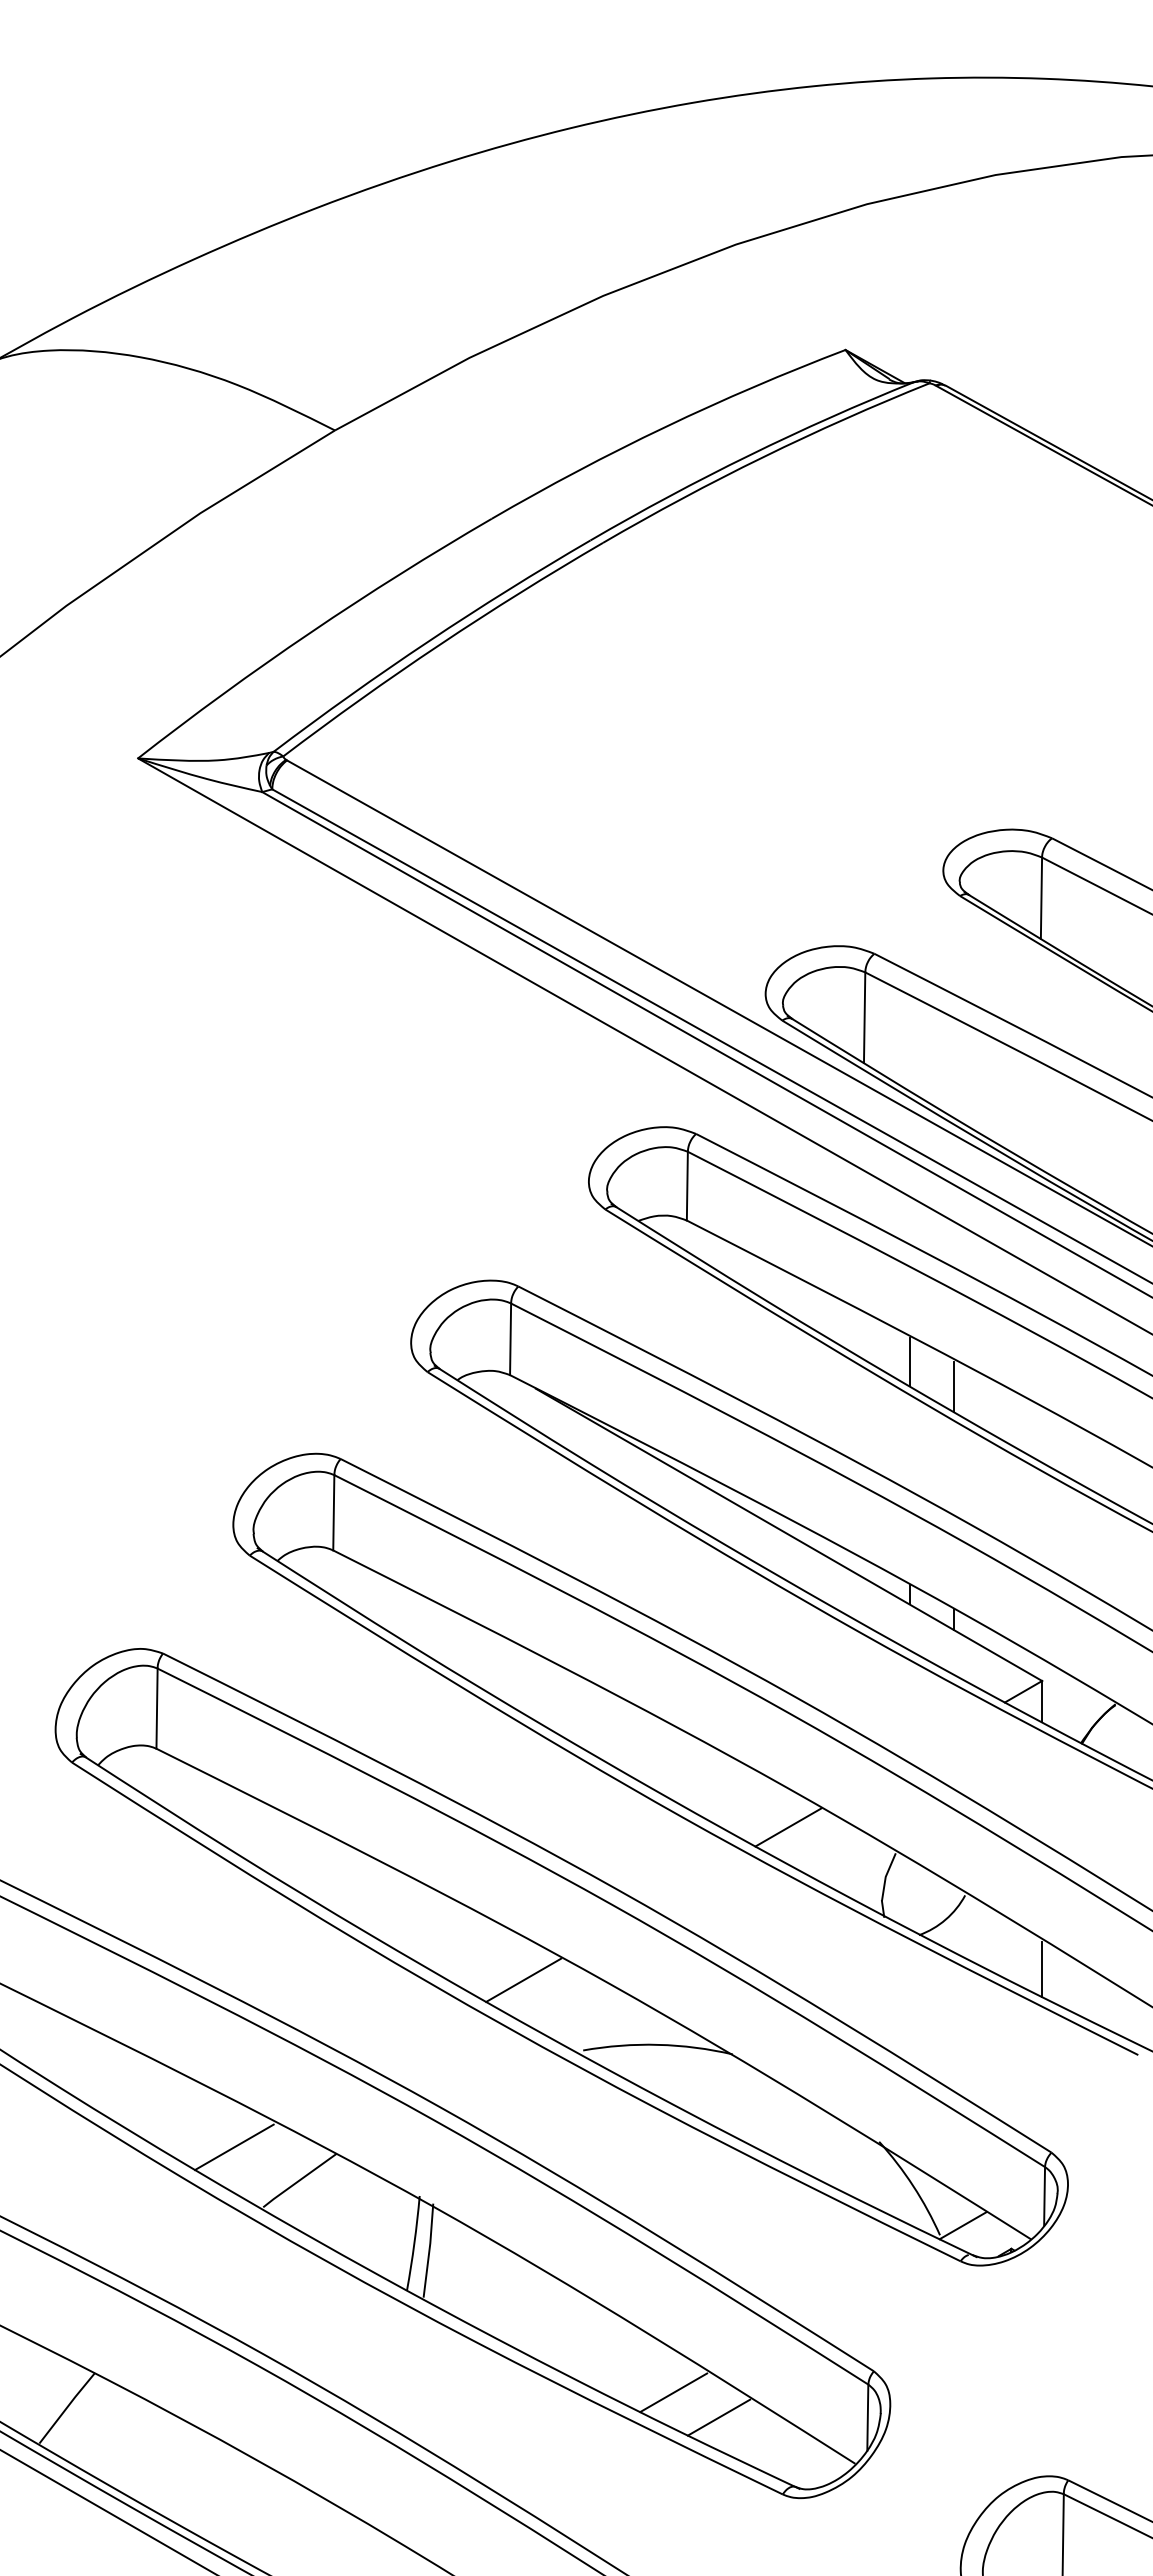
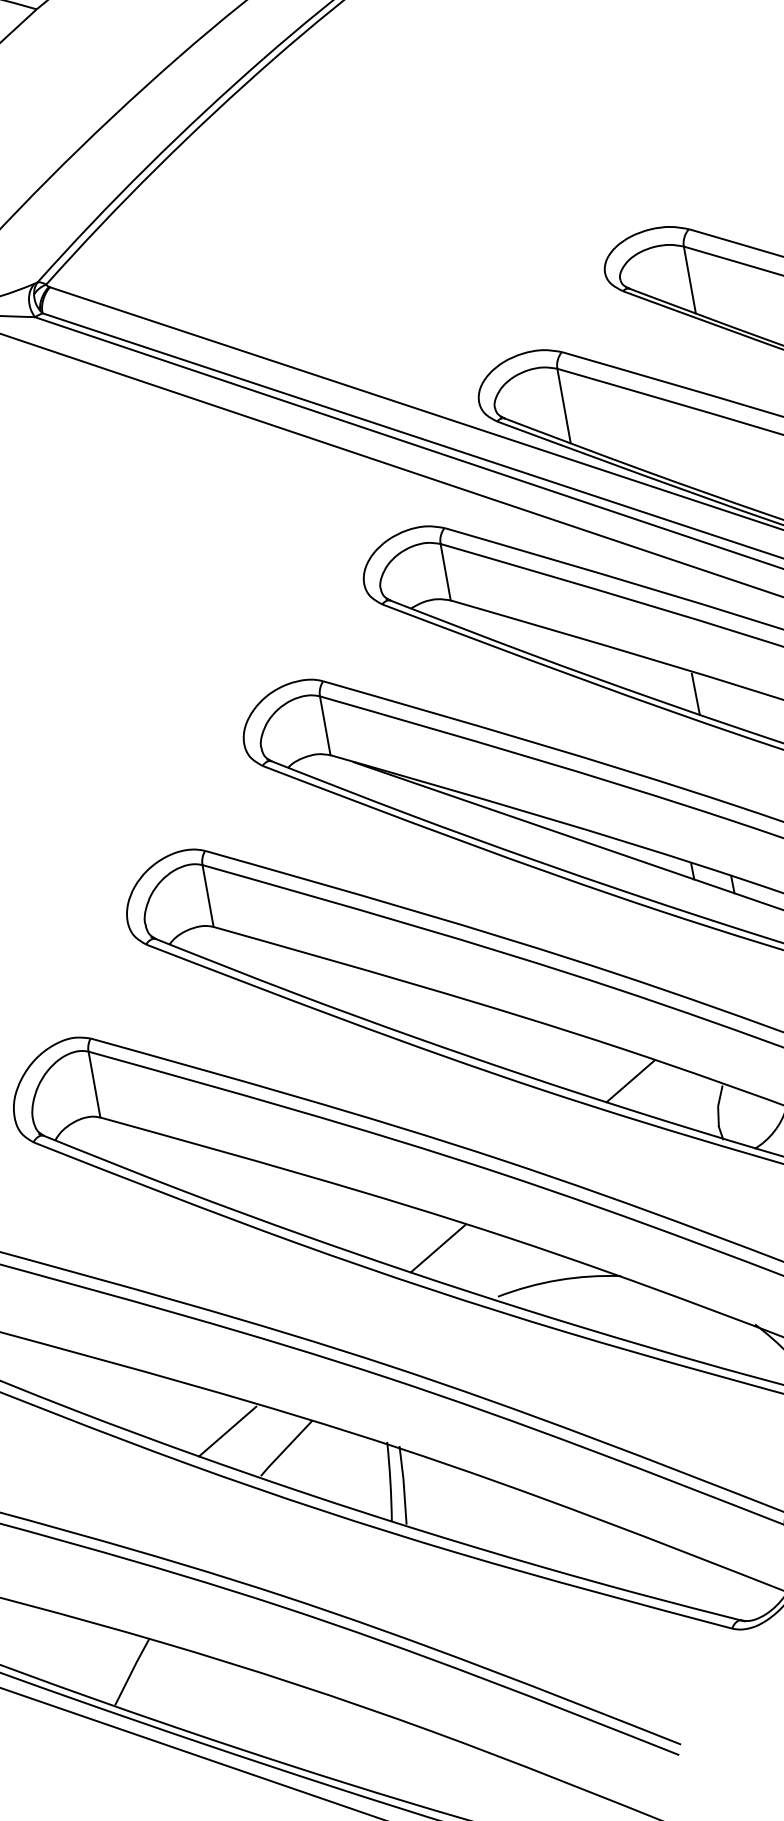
line: (909, 1362) -> (655, 681), removed
line: (673, 2392) -> (626, 1562), removed
line: (718, 2417) -> (667, 1575), removed

